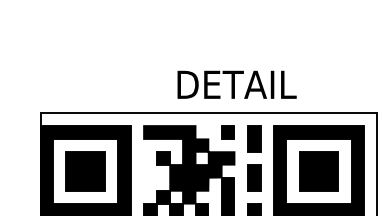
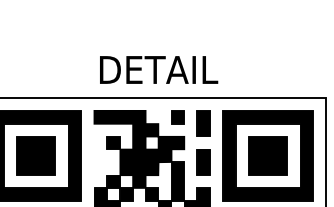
text: (236, 84) -> (158, 69), moved

